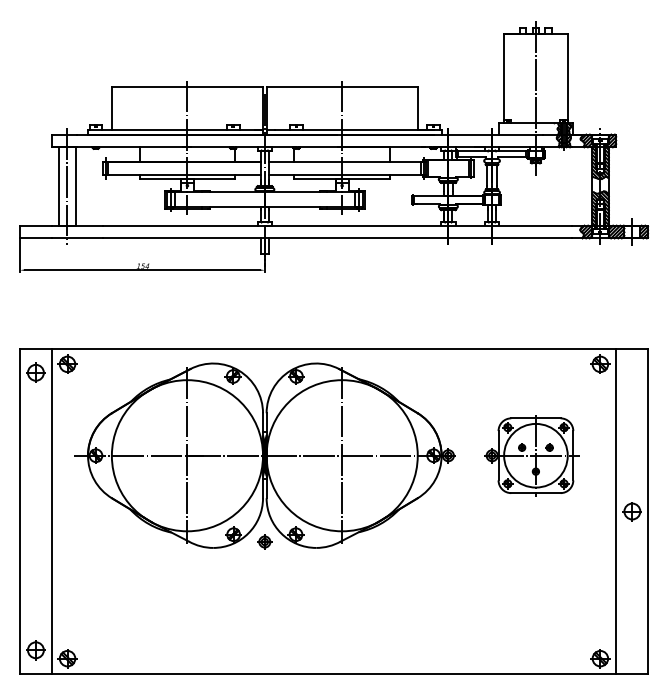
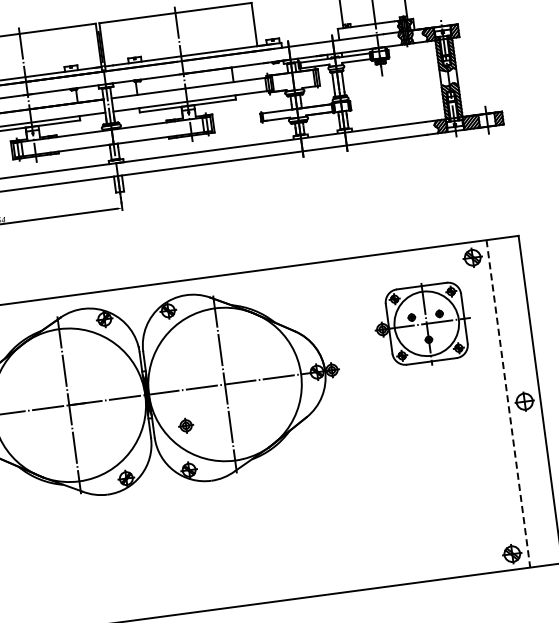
part: (531, 455) -> (422, 324), moved
line: (616, 511) -> (508, 403), solid -> dashed
part: (264, 541) -> (185, 425), moved

